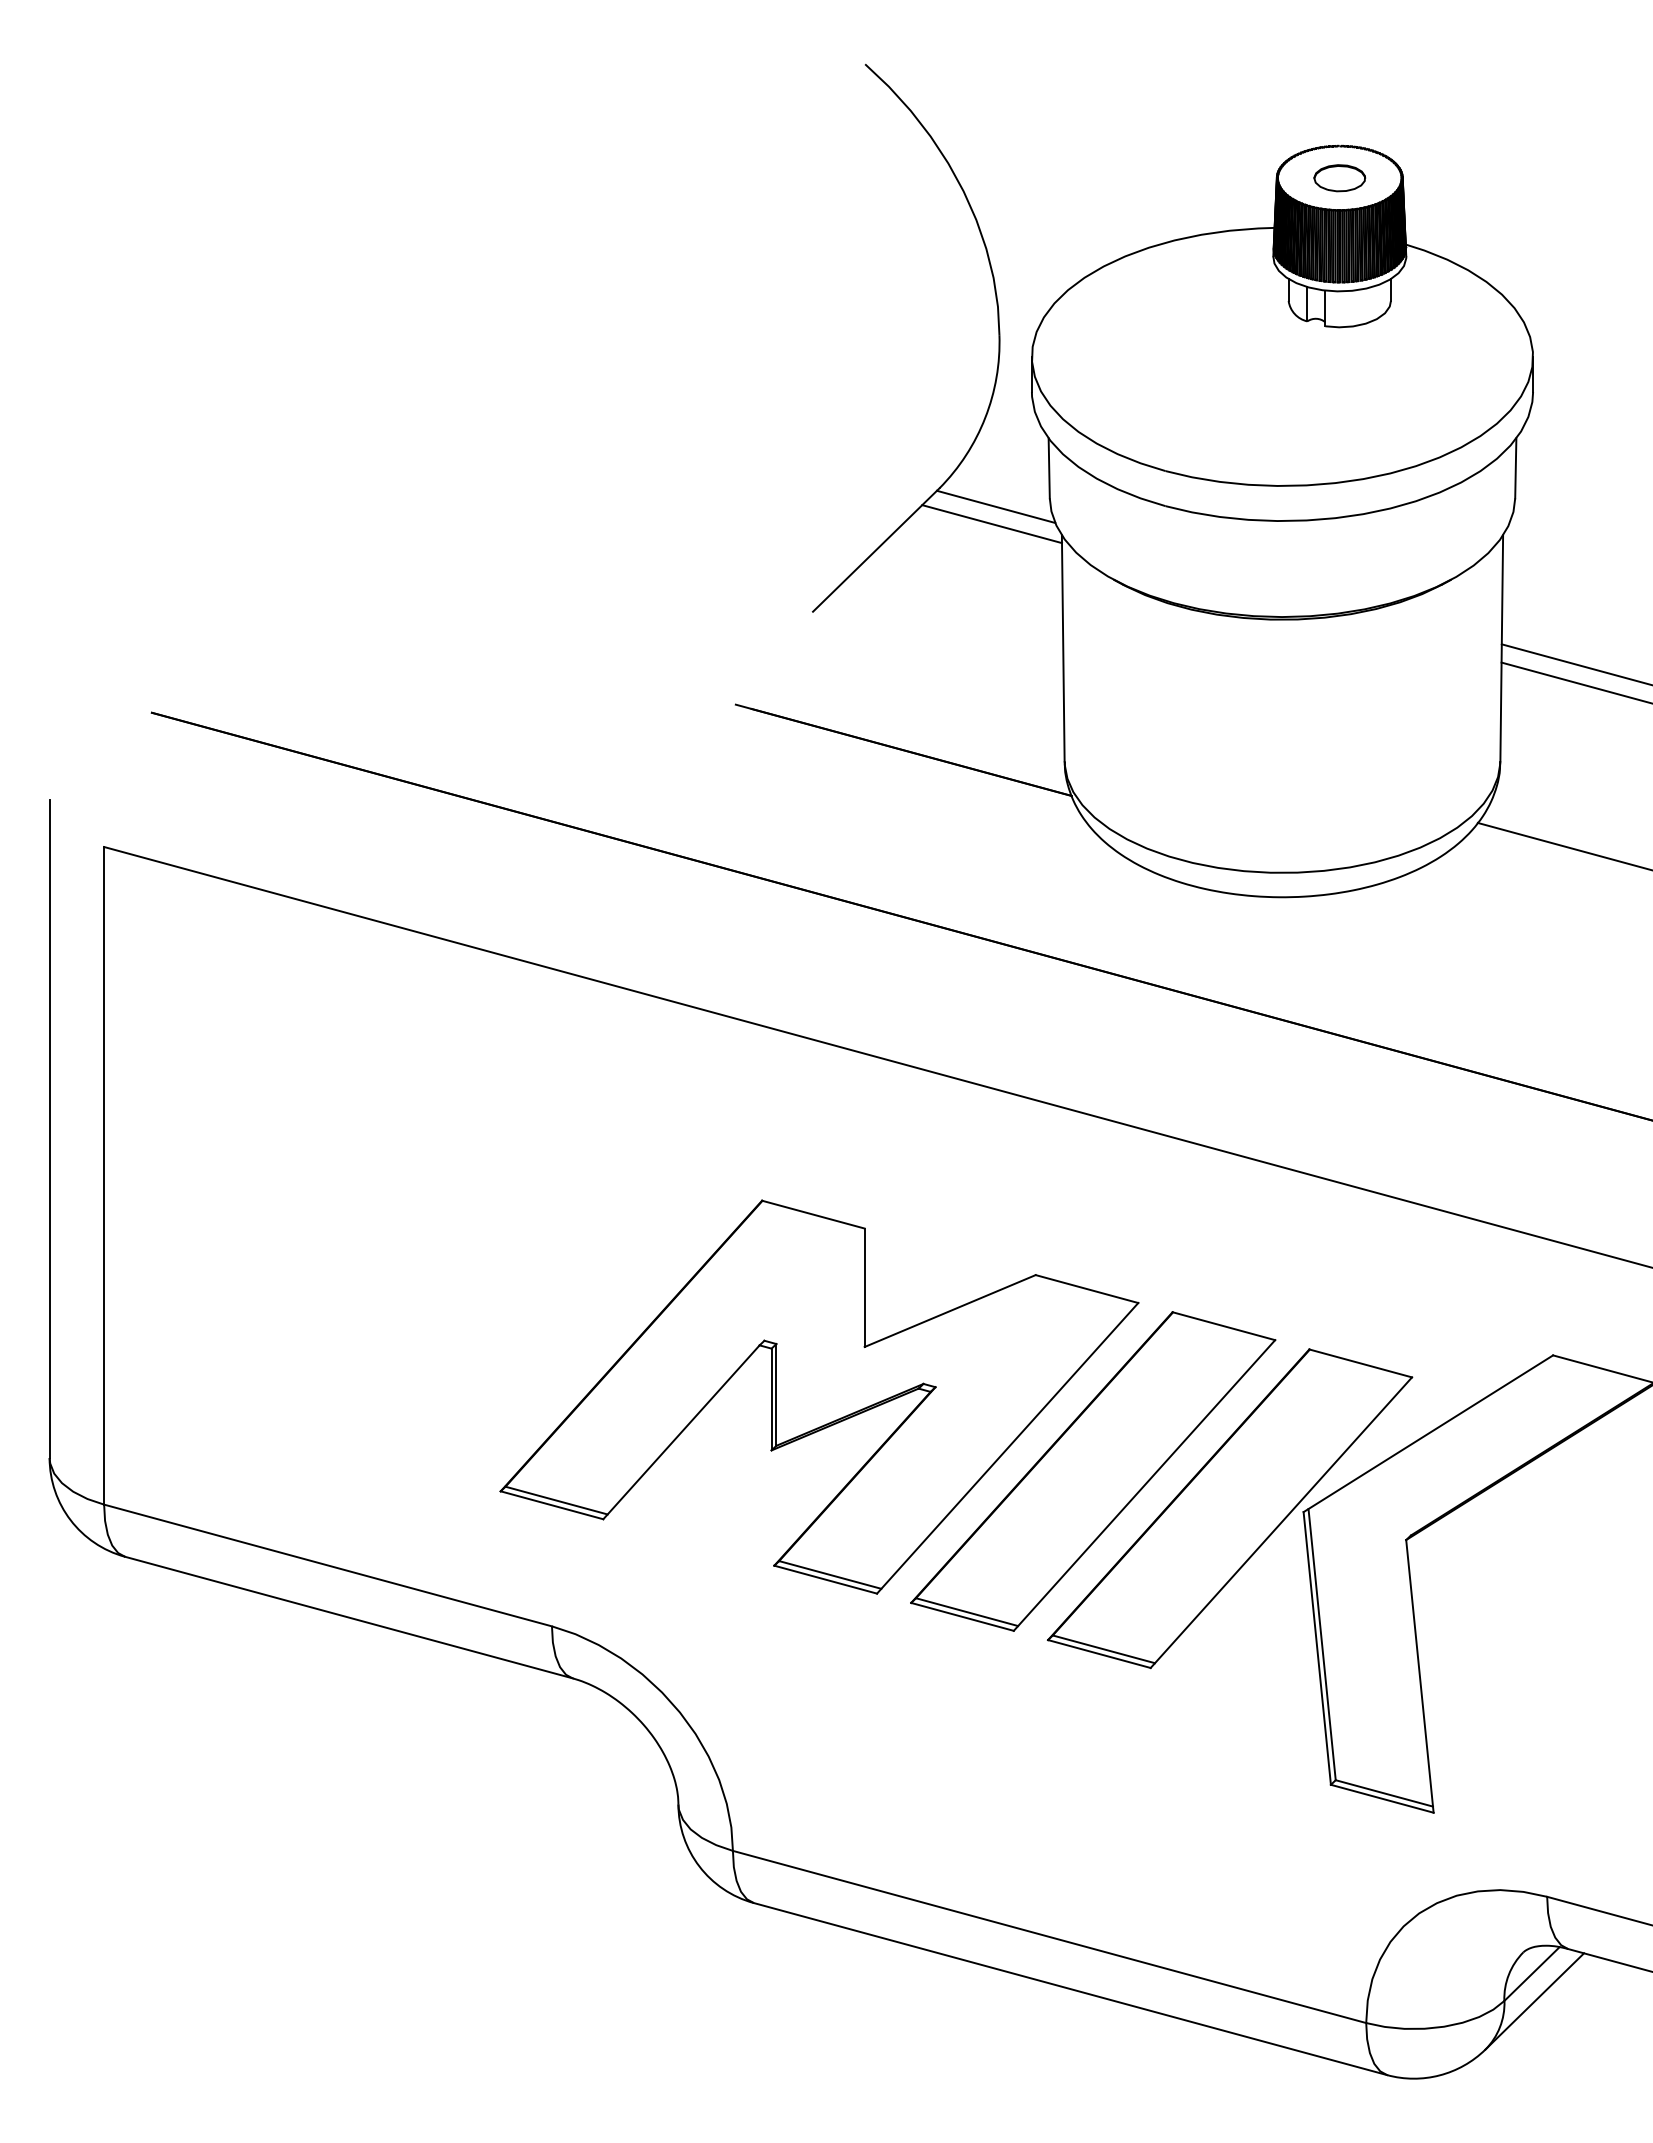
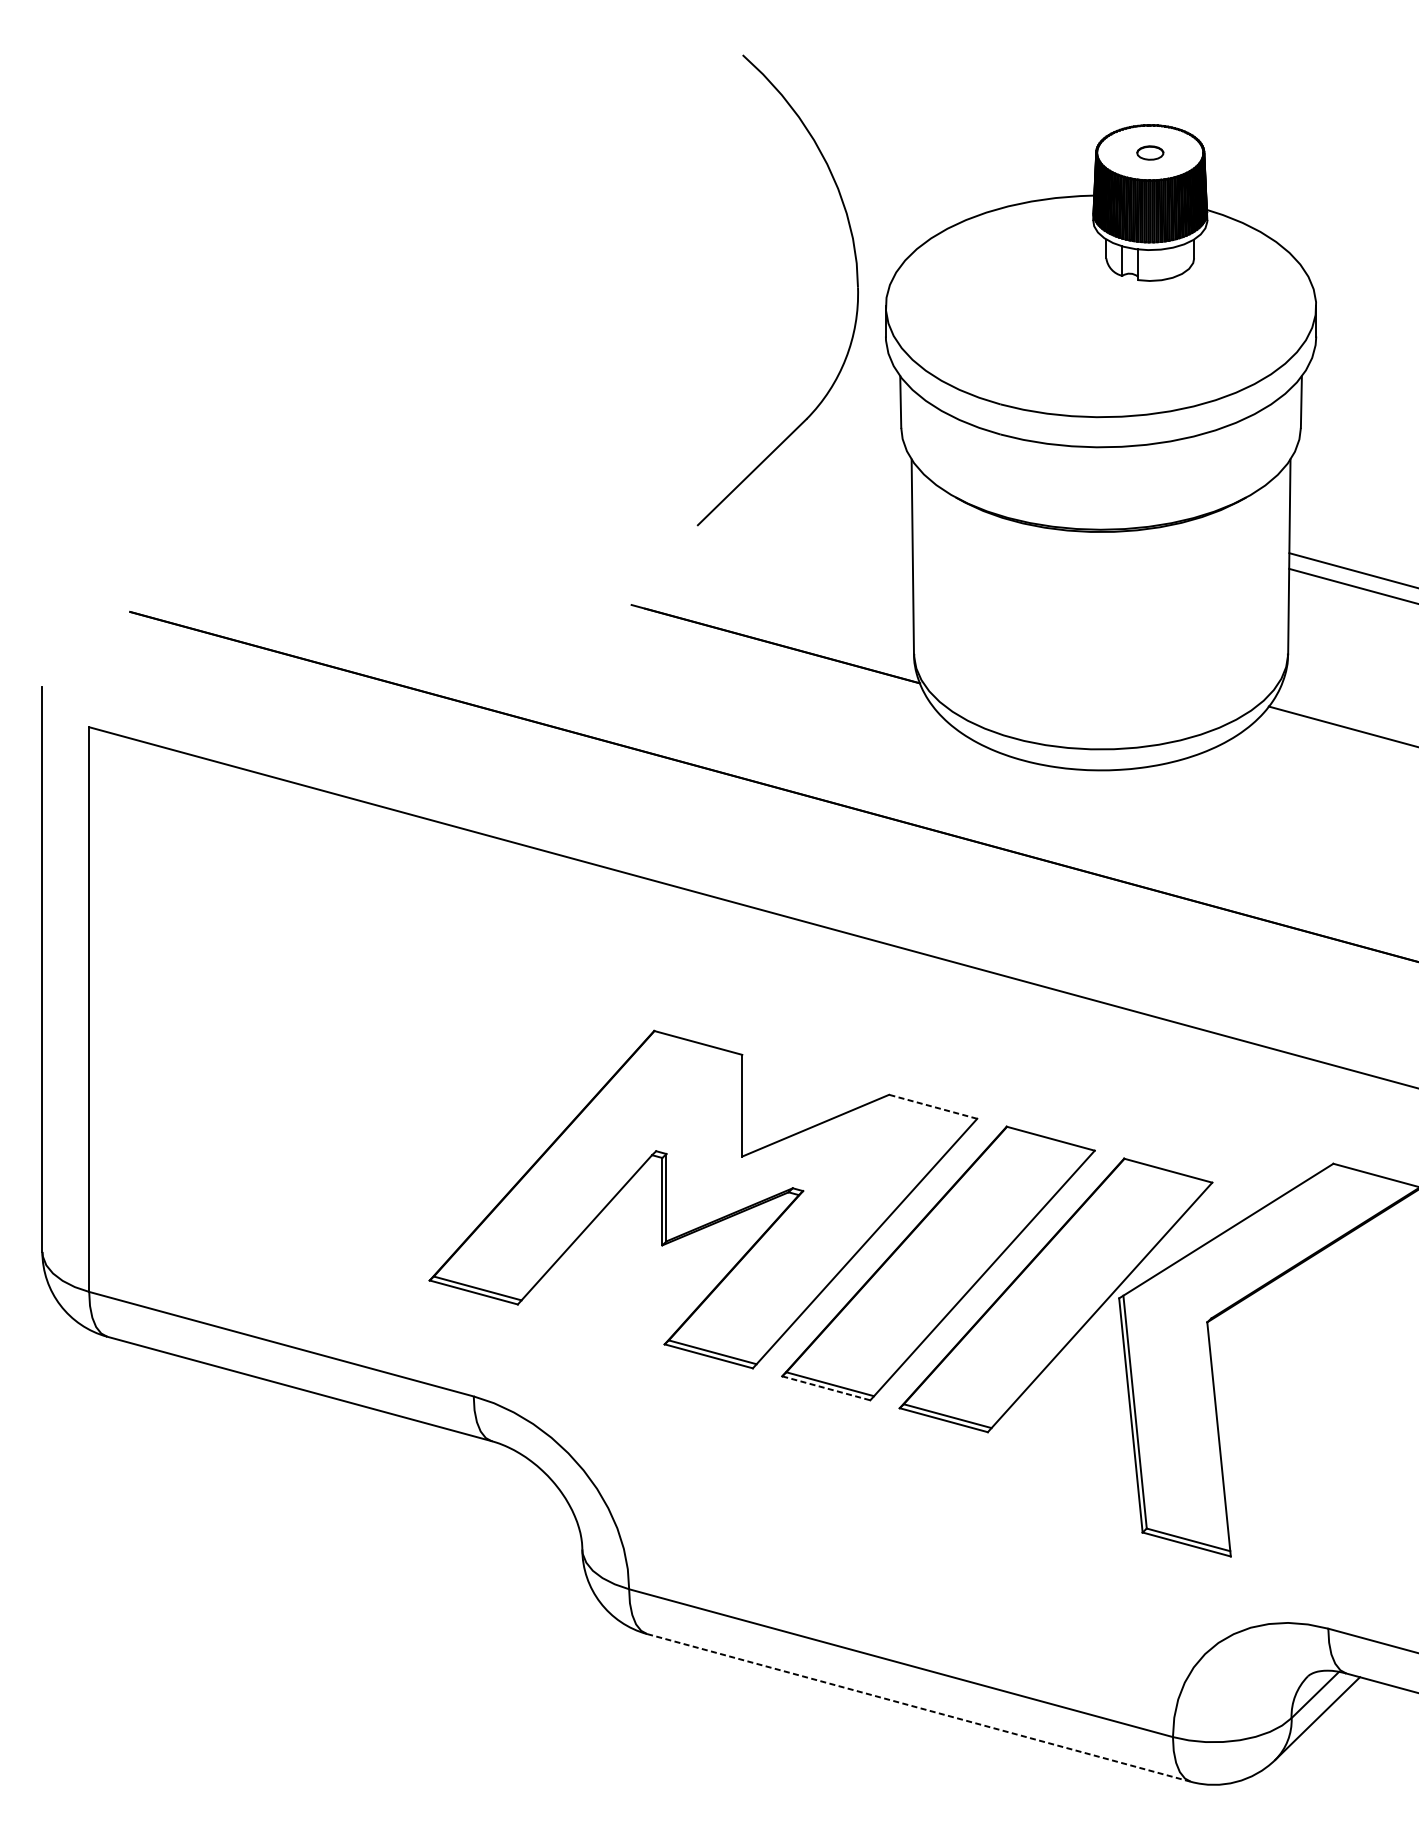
part: (1339, 178) -> (1150, 153), size x0.6
line: (995, 506) -> (854, 434), removed
line: (992, 524) -> (852, 450), removed
line: (1086, 1288) -> (932, 1106), solid -> dashed
line: (963, 1617) -> (827, 1388), solid -> dashed
line: (1071, 1989) -> (919, 1708), solid -> dashed

